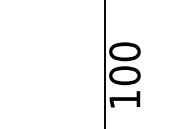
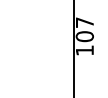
text: (124, 51) -> (84, 22), 100 -> 107

